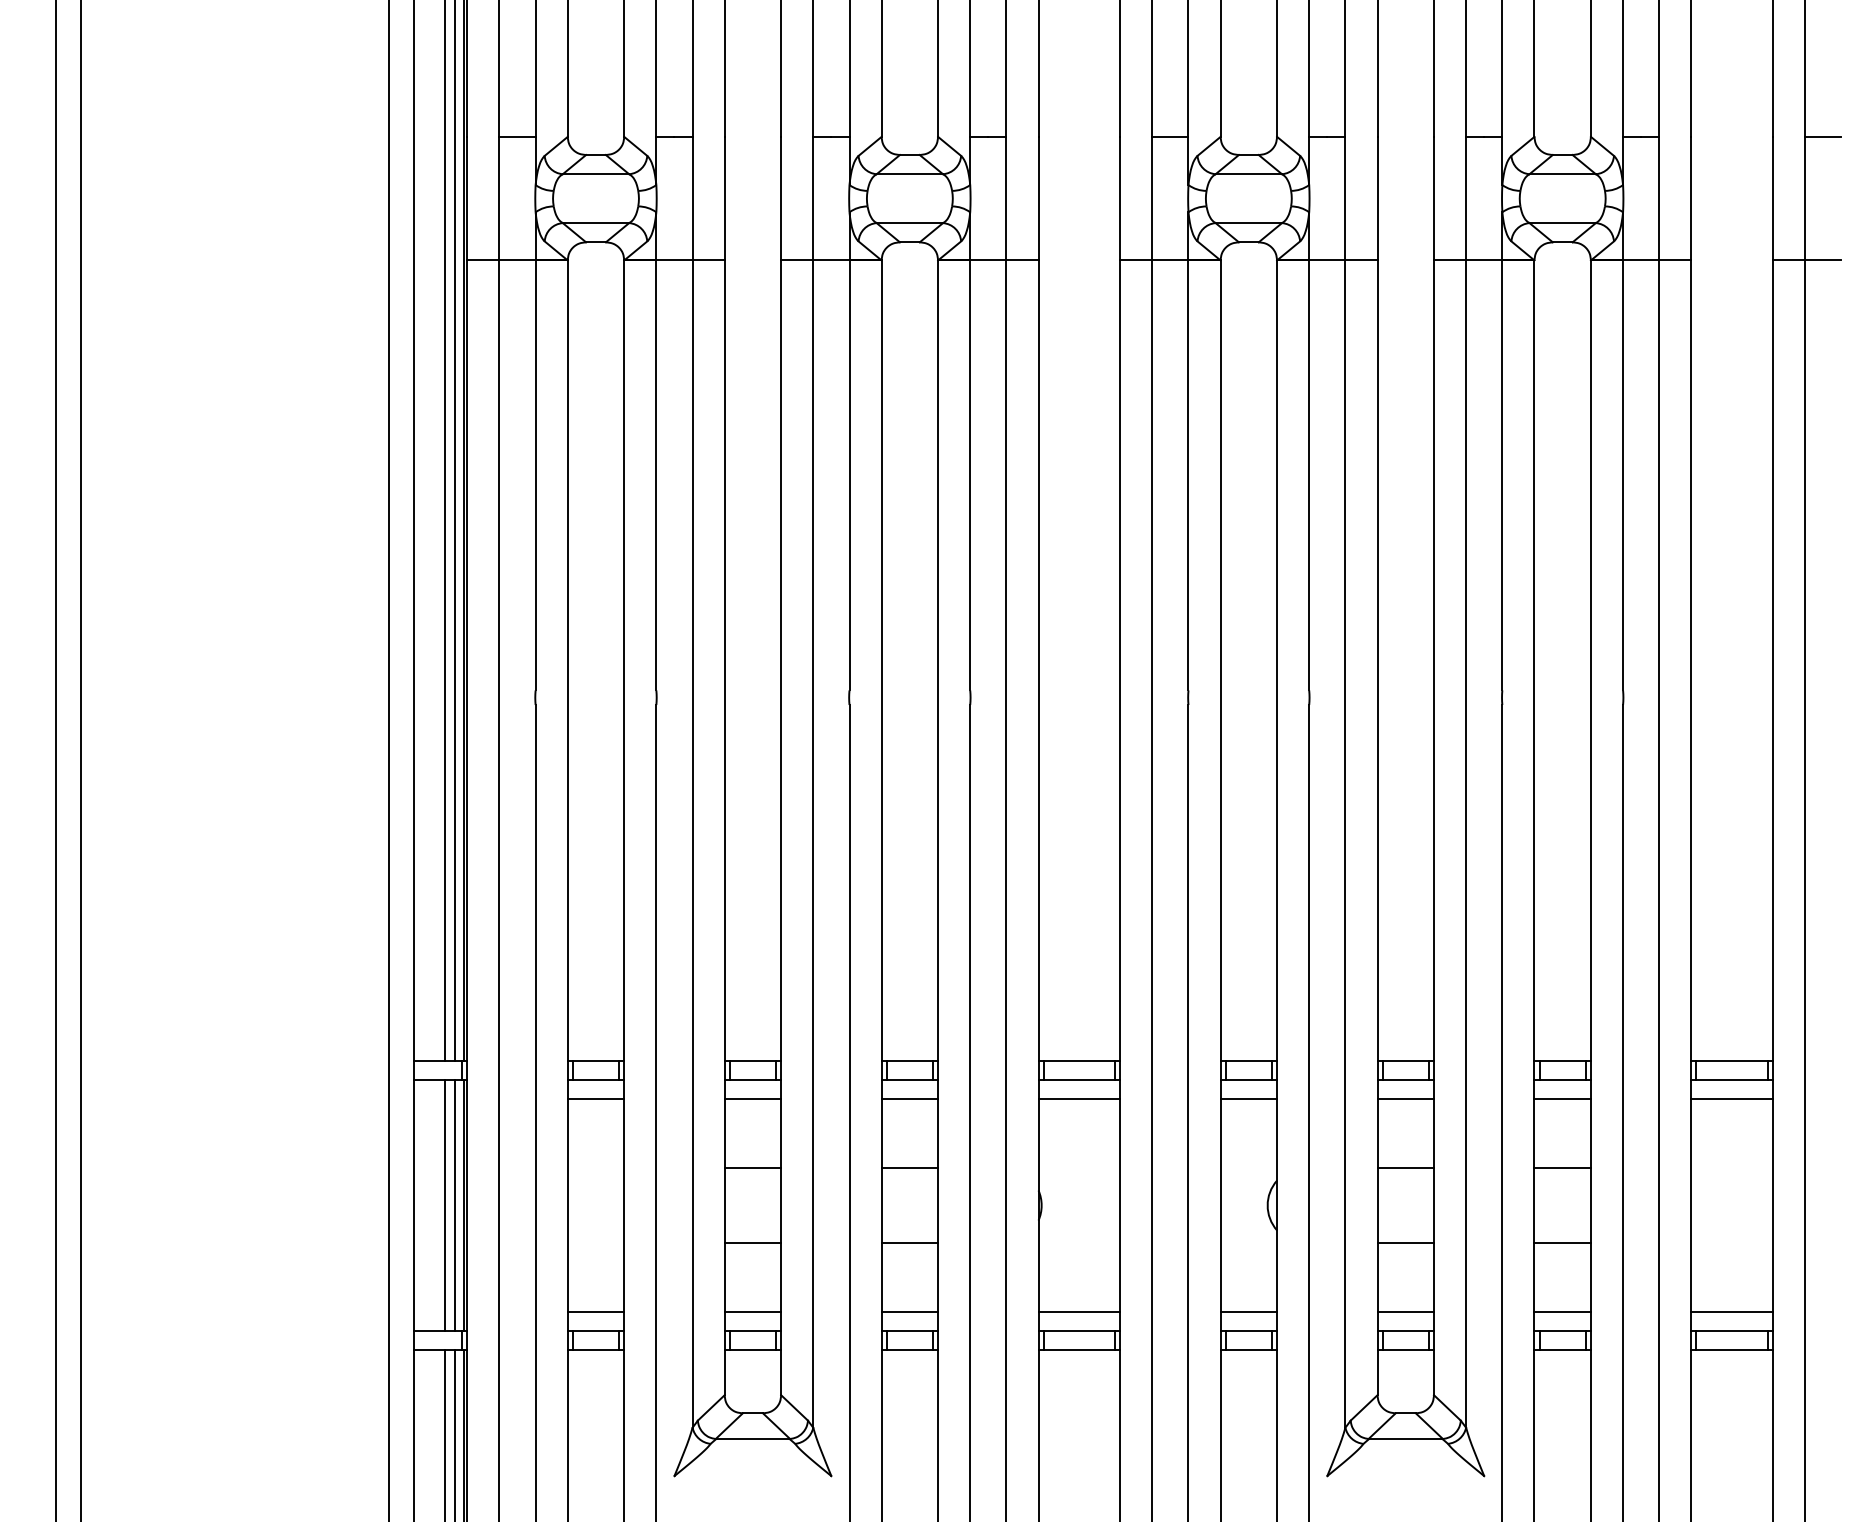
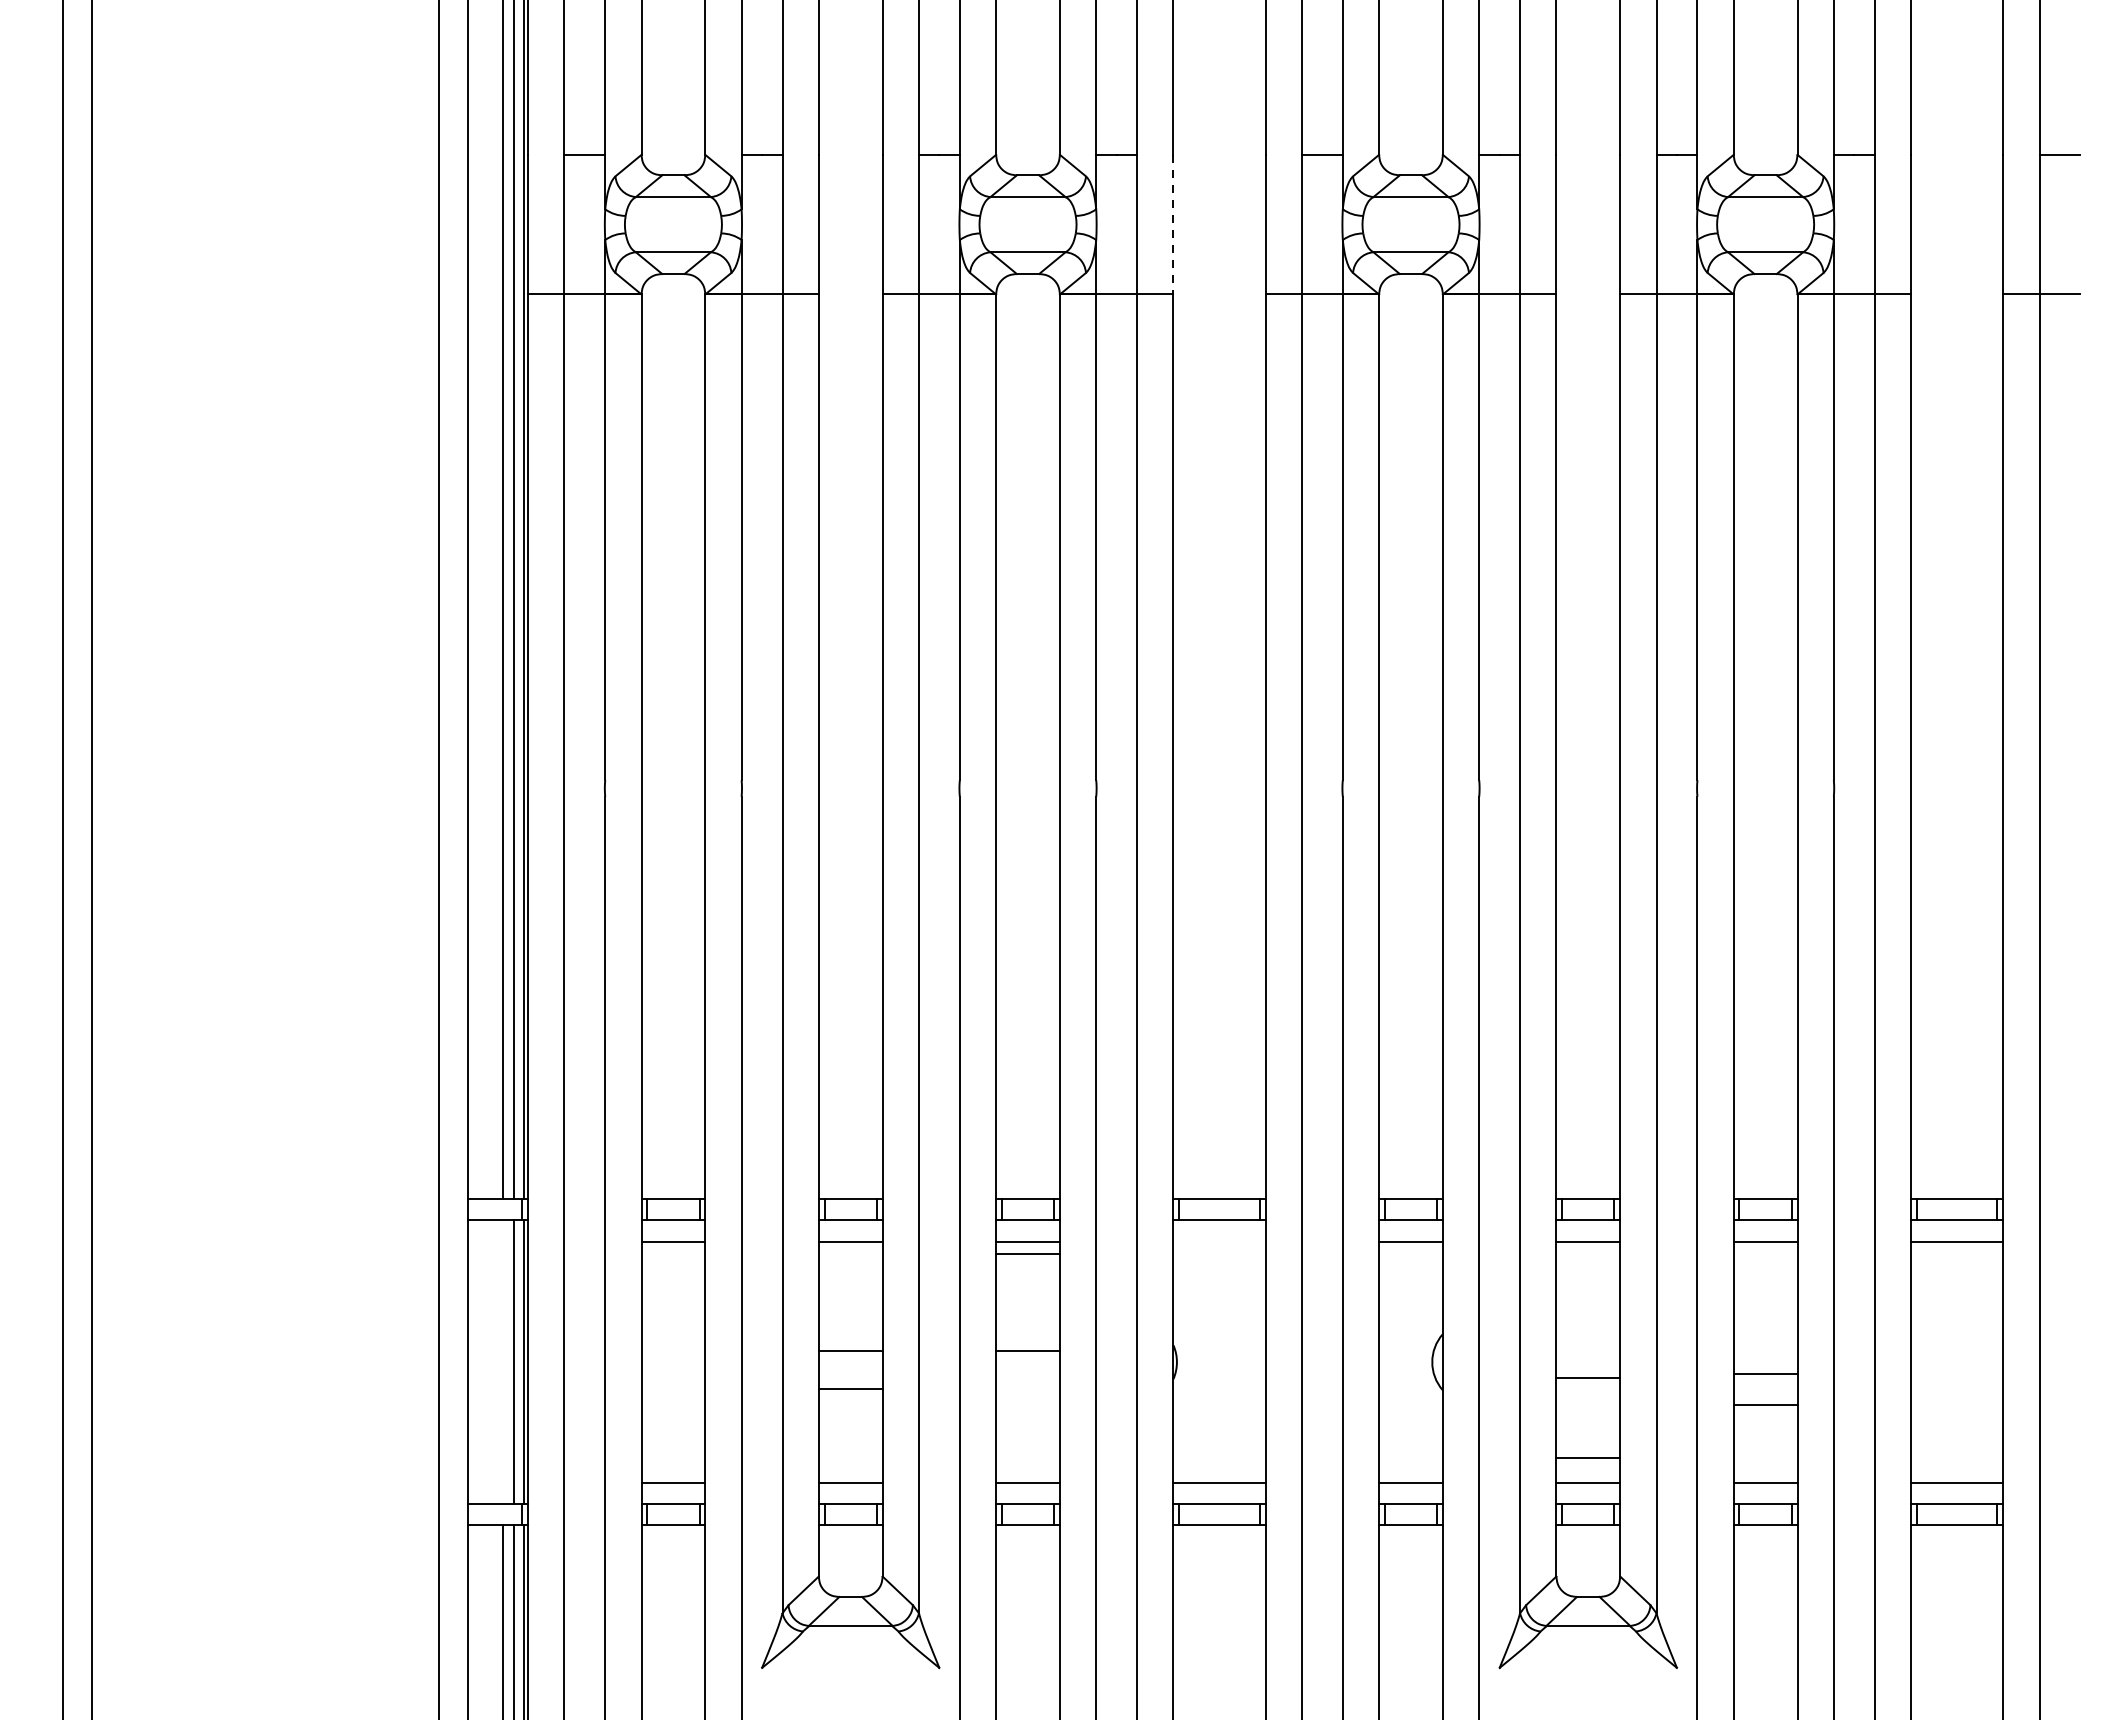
line: (1038, 198) -> (1173, 224), solid -> dashed
line: (1079, 1098) -> (1219, 1241), removed
line: (752, 1167) -> (850, 1388), moved
line: (909, 1167) -> (1027, 1253), moved
line: (1405, 1167) -> (1588, 1378), moved
line: (1562, 1167) -> (1765, 1373), moved
line: (445, 1205) -> (503, 1362), removed
line: (752, 1243) -> (850, 1350), moved
line: (909, 1243) -> (1027, 1350), moved
line: (1405, 1243) -> (1588, 1458), moved

